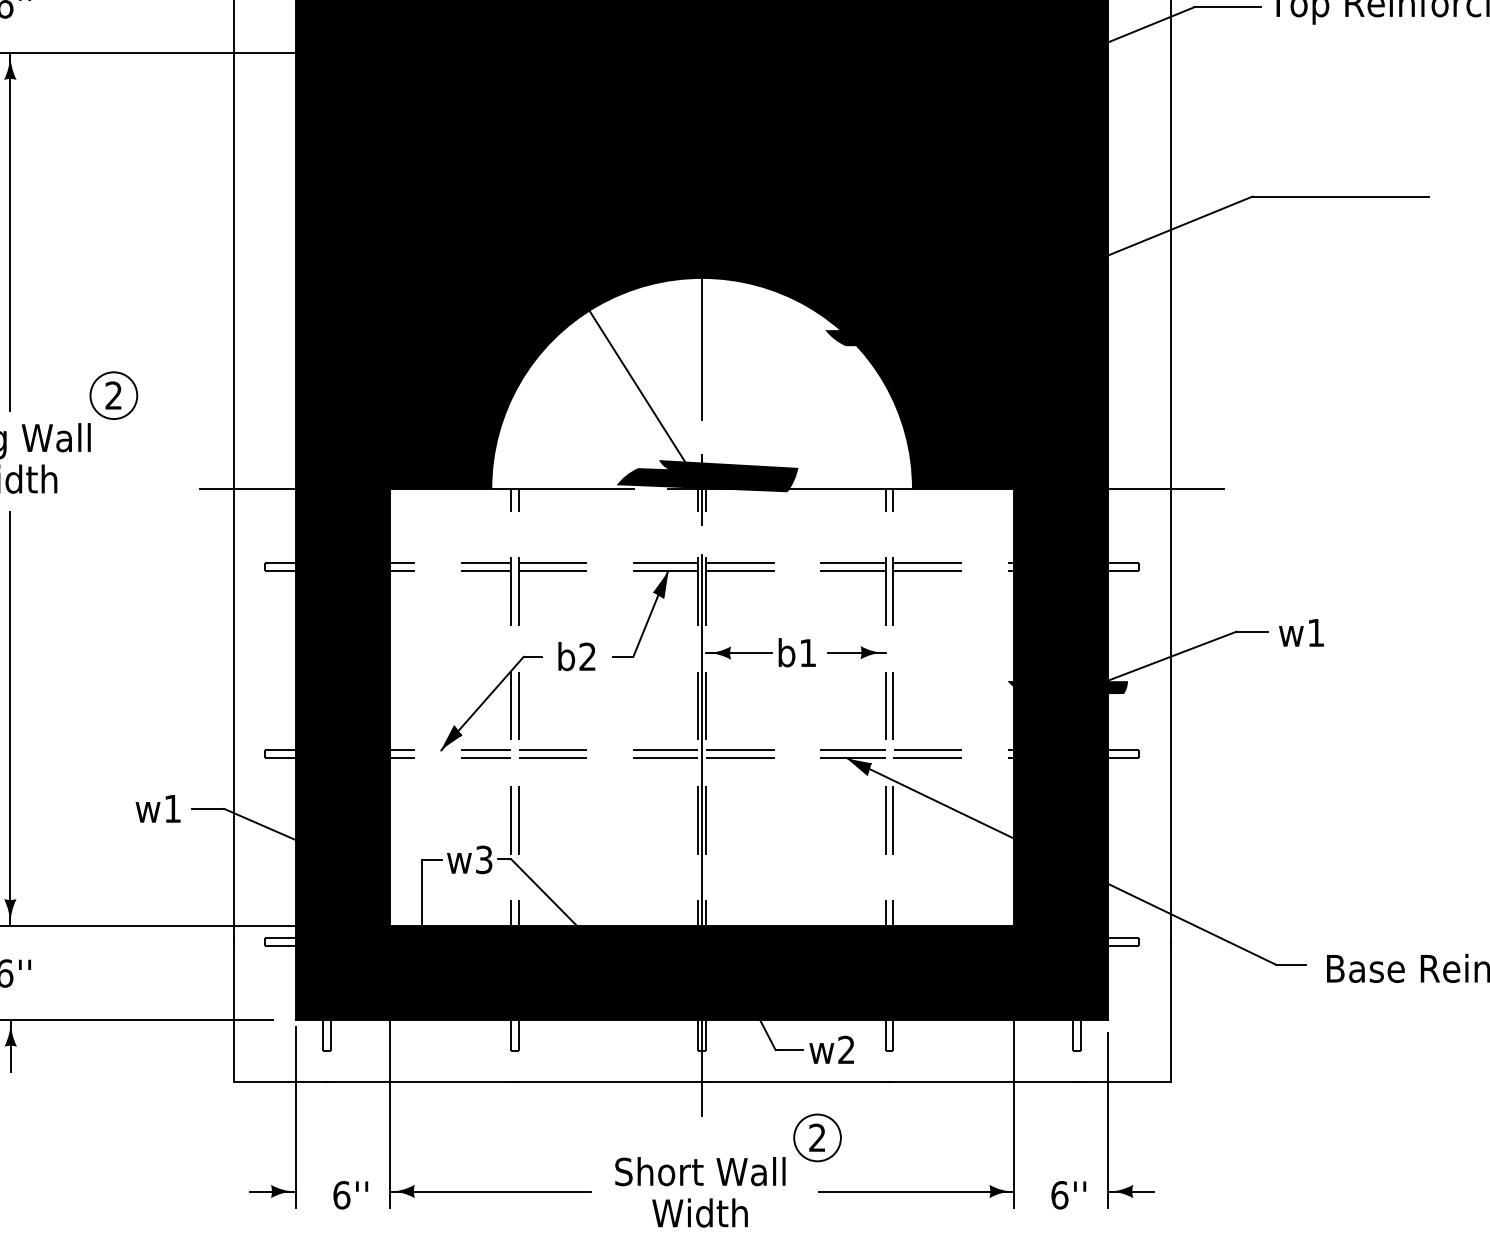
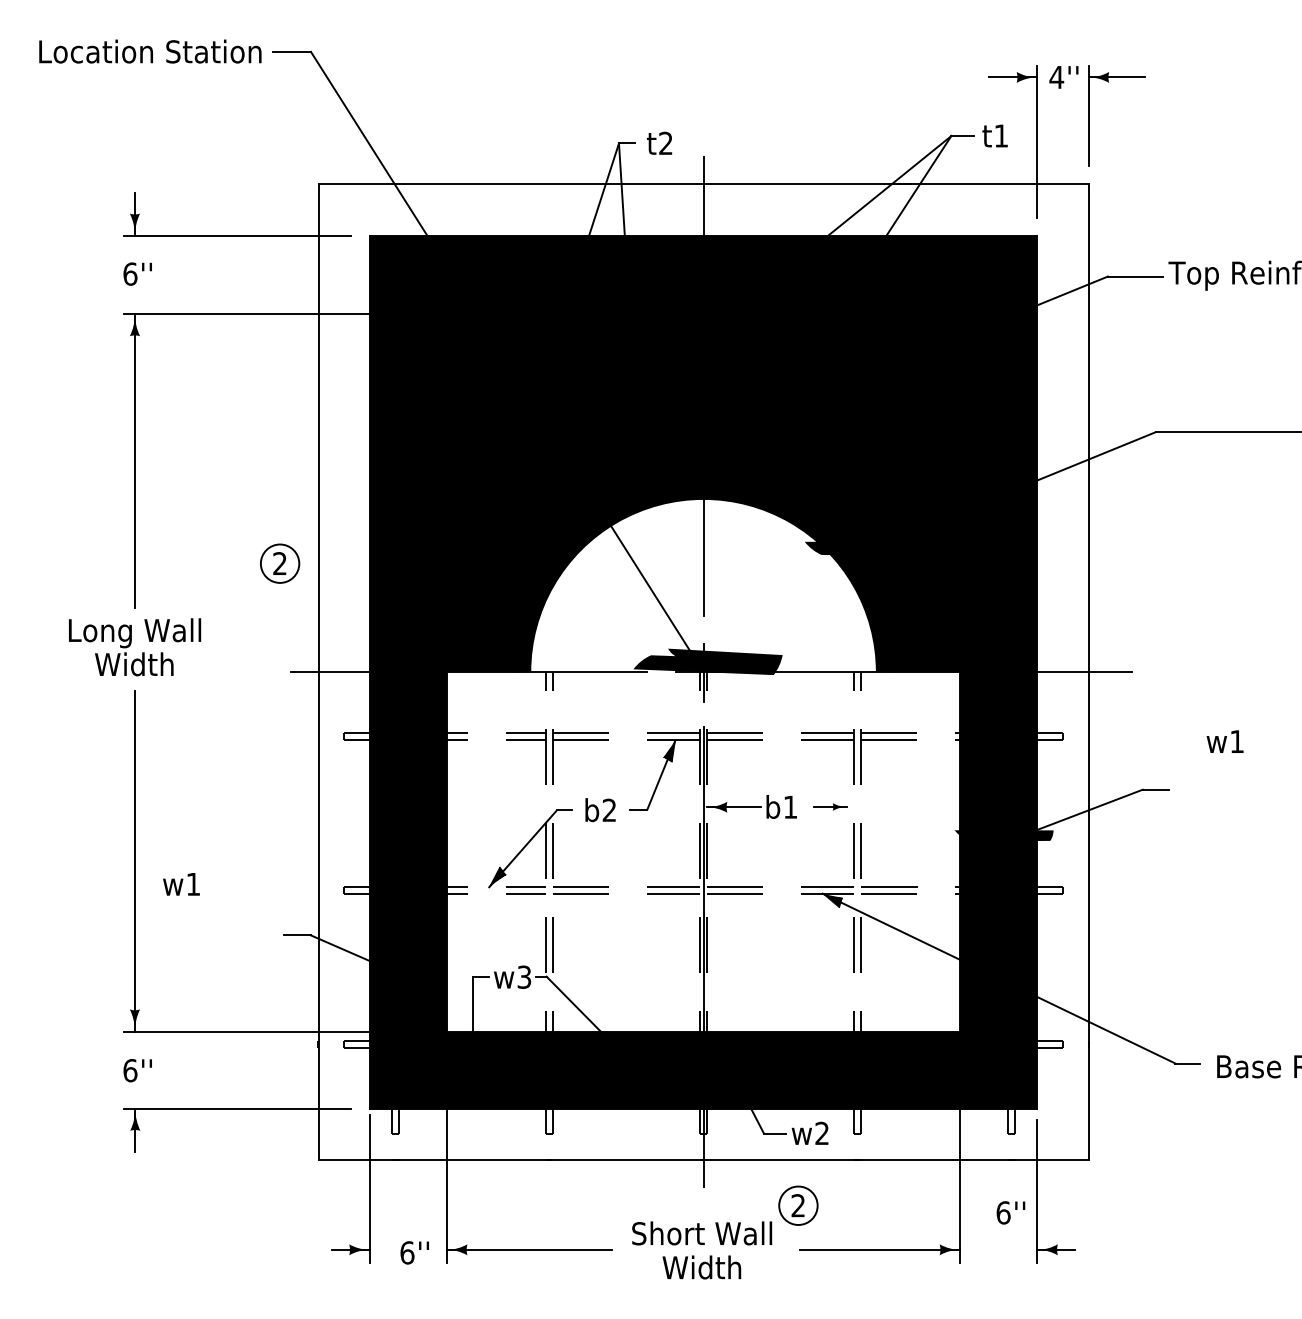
part: (114, 395) -> (280, 563), moved
text: (1300, 632) -> (1224, 741), moved
part: (856, 652) -> (830, 806), size x0.7
text: (158, 809) -> (181, 884), moved
text: (1068, 1194) -> (1010, 1212), moved

